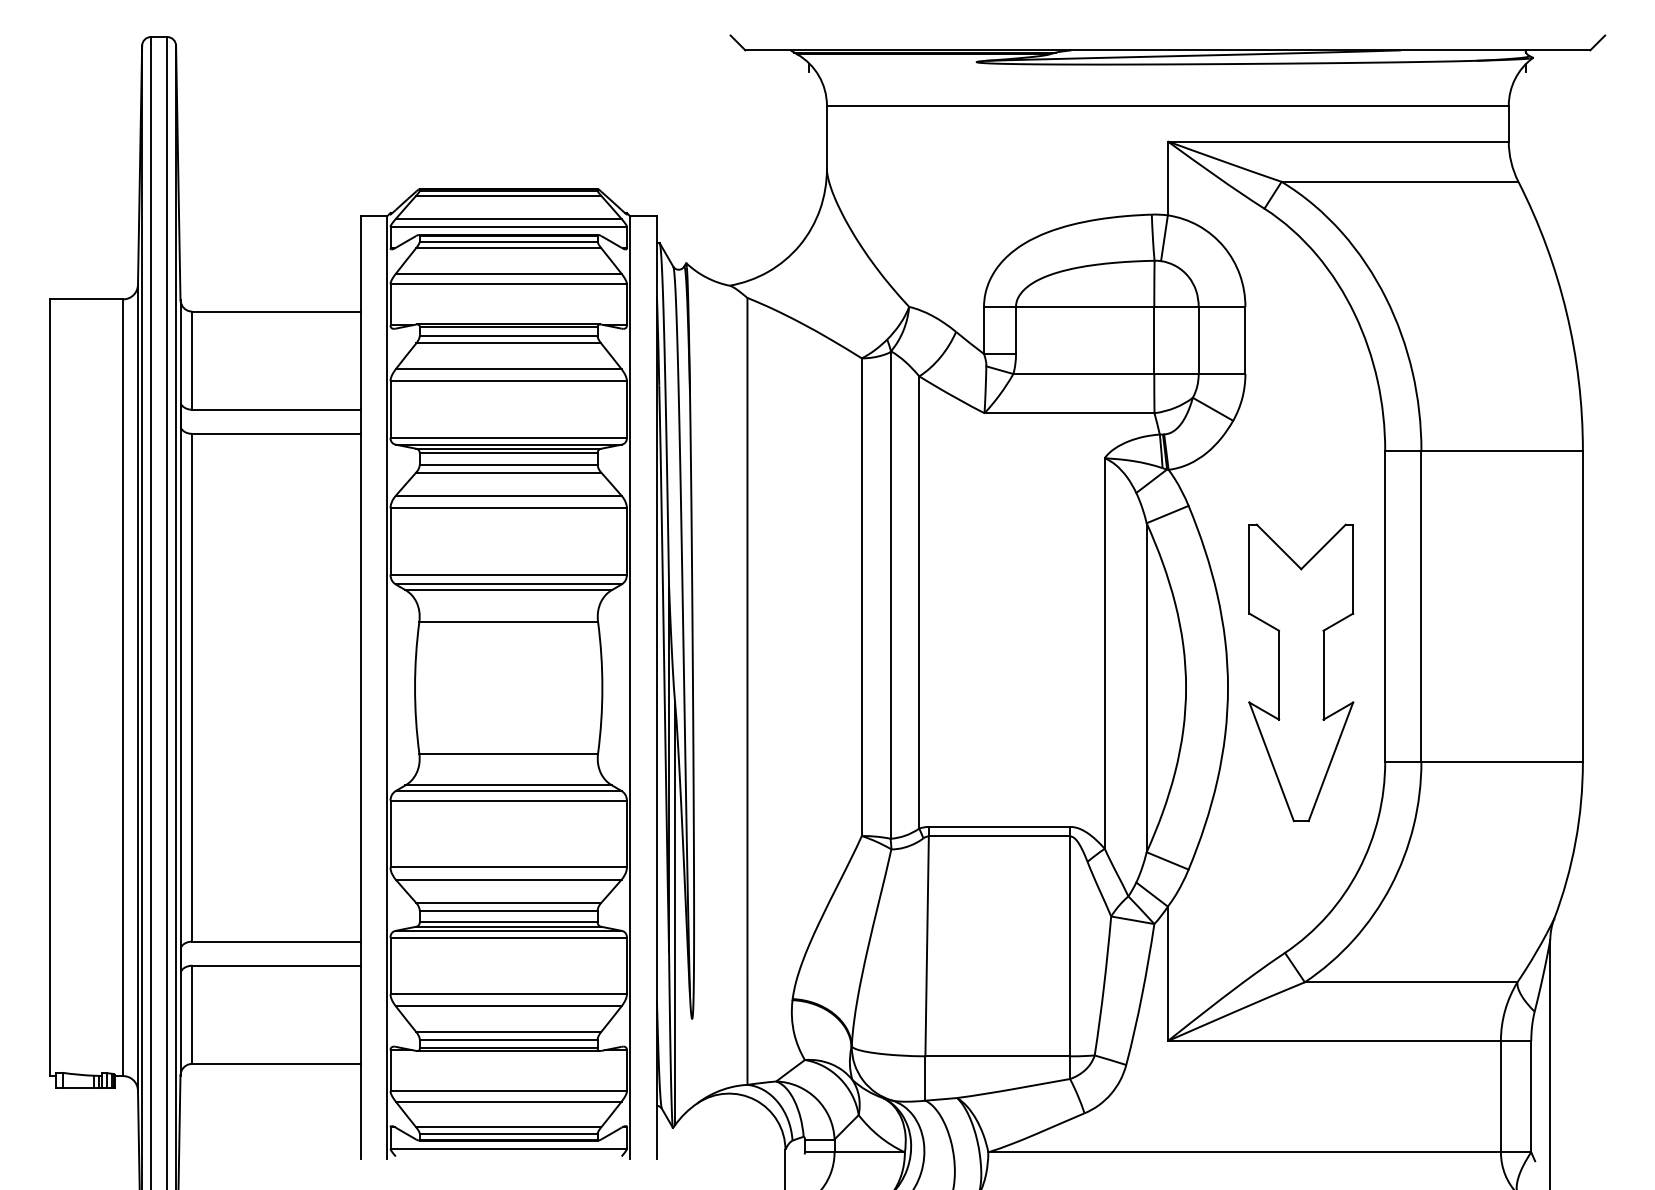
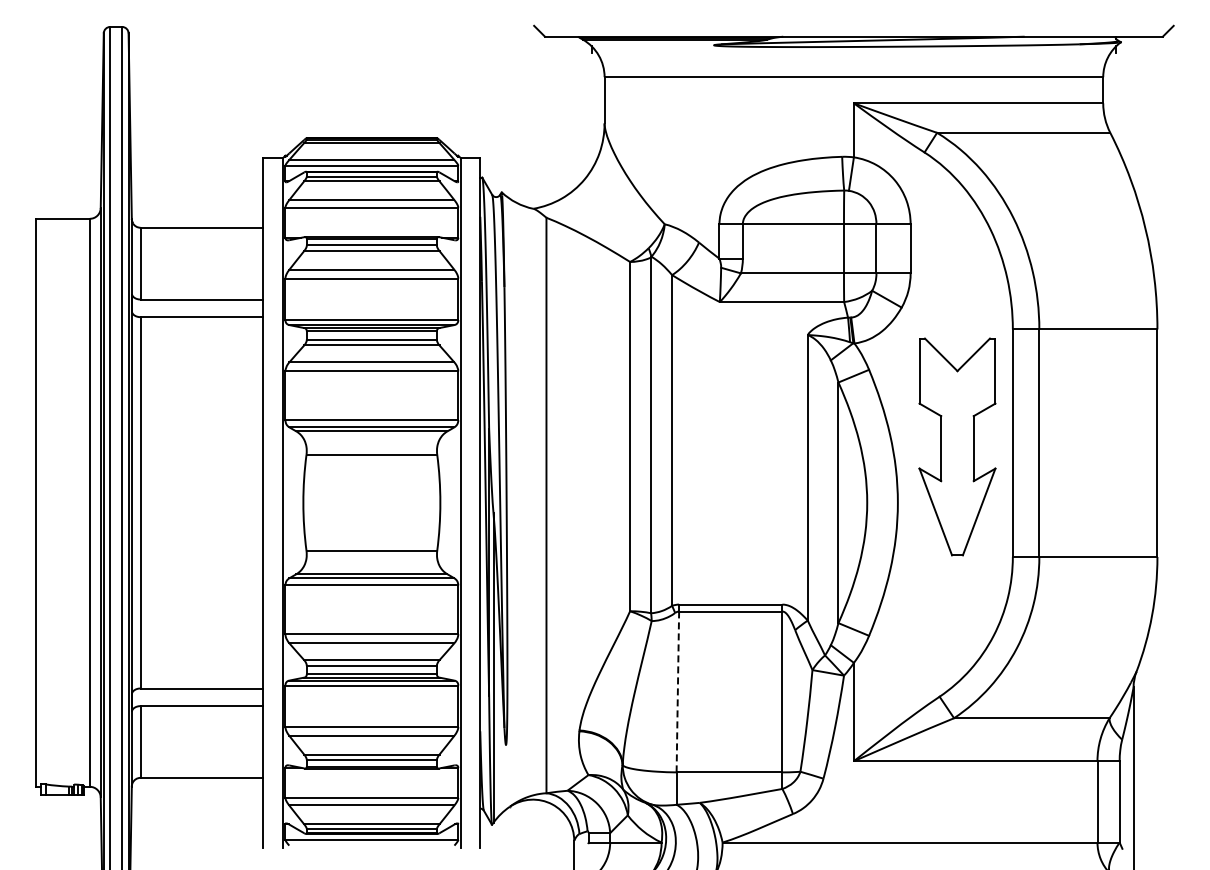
part: (1301, 672) -> (957, 446), moved
line: (926, 945) -> (677, 691), solid -> dashed

